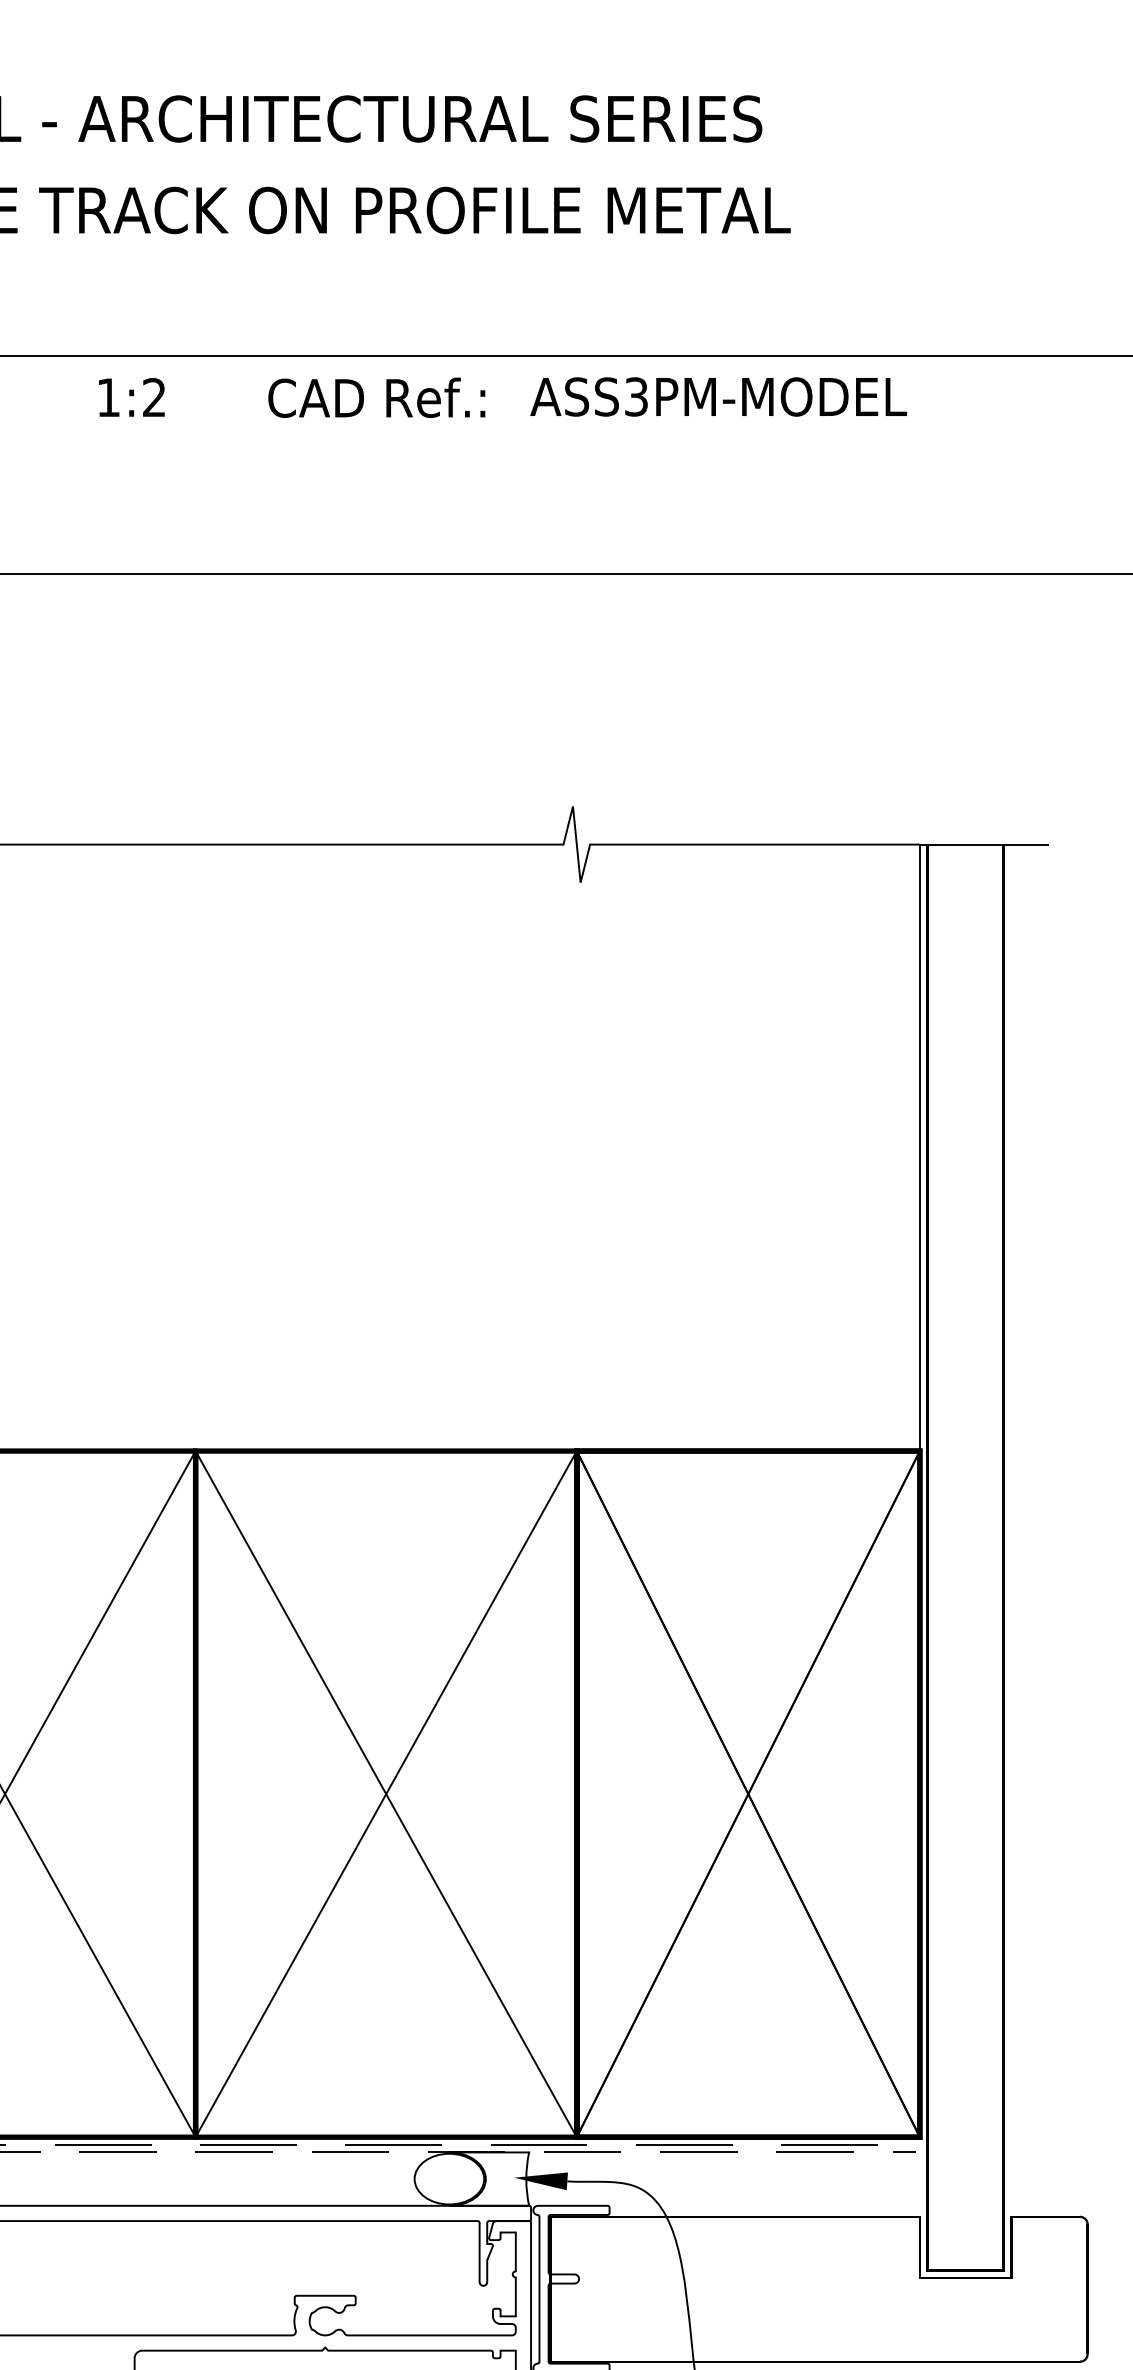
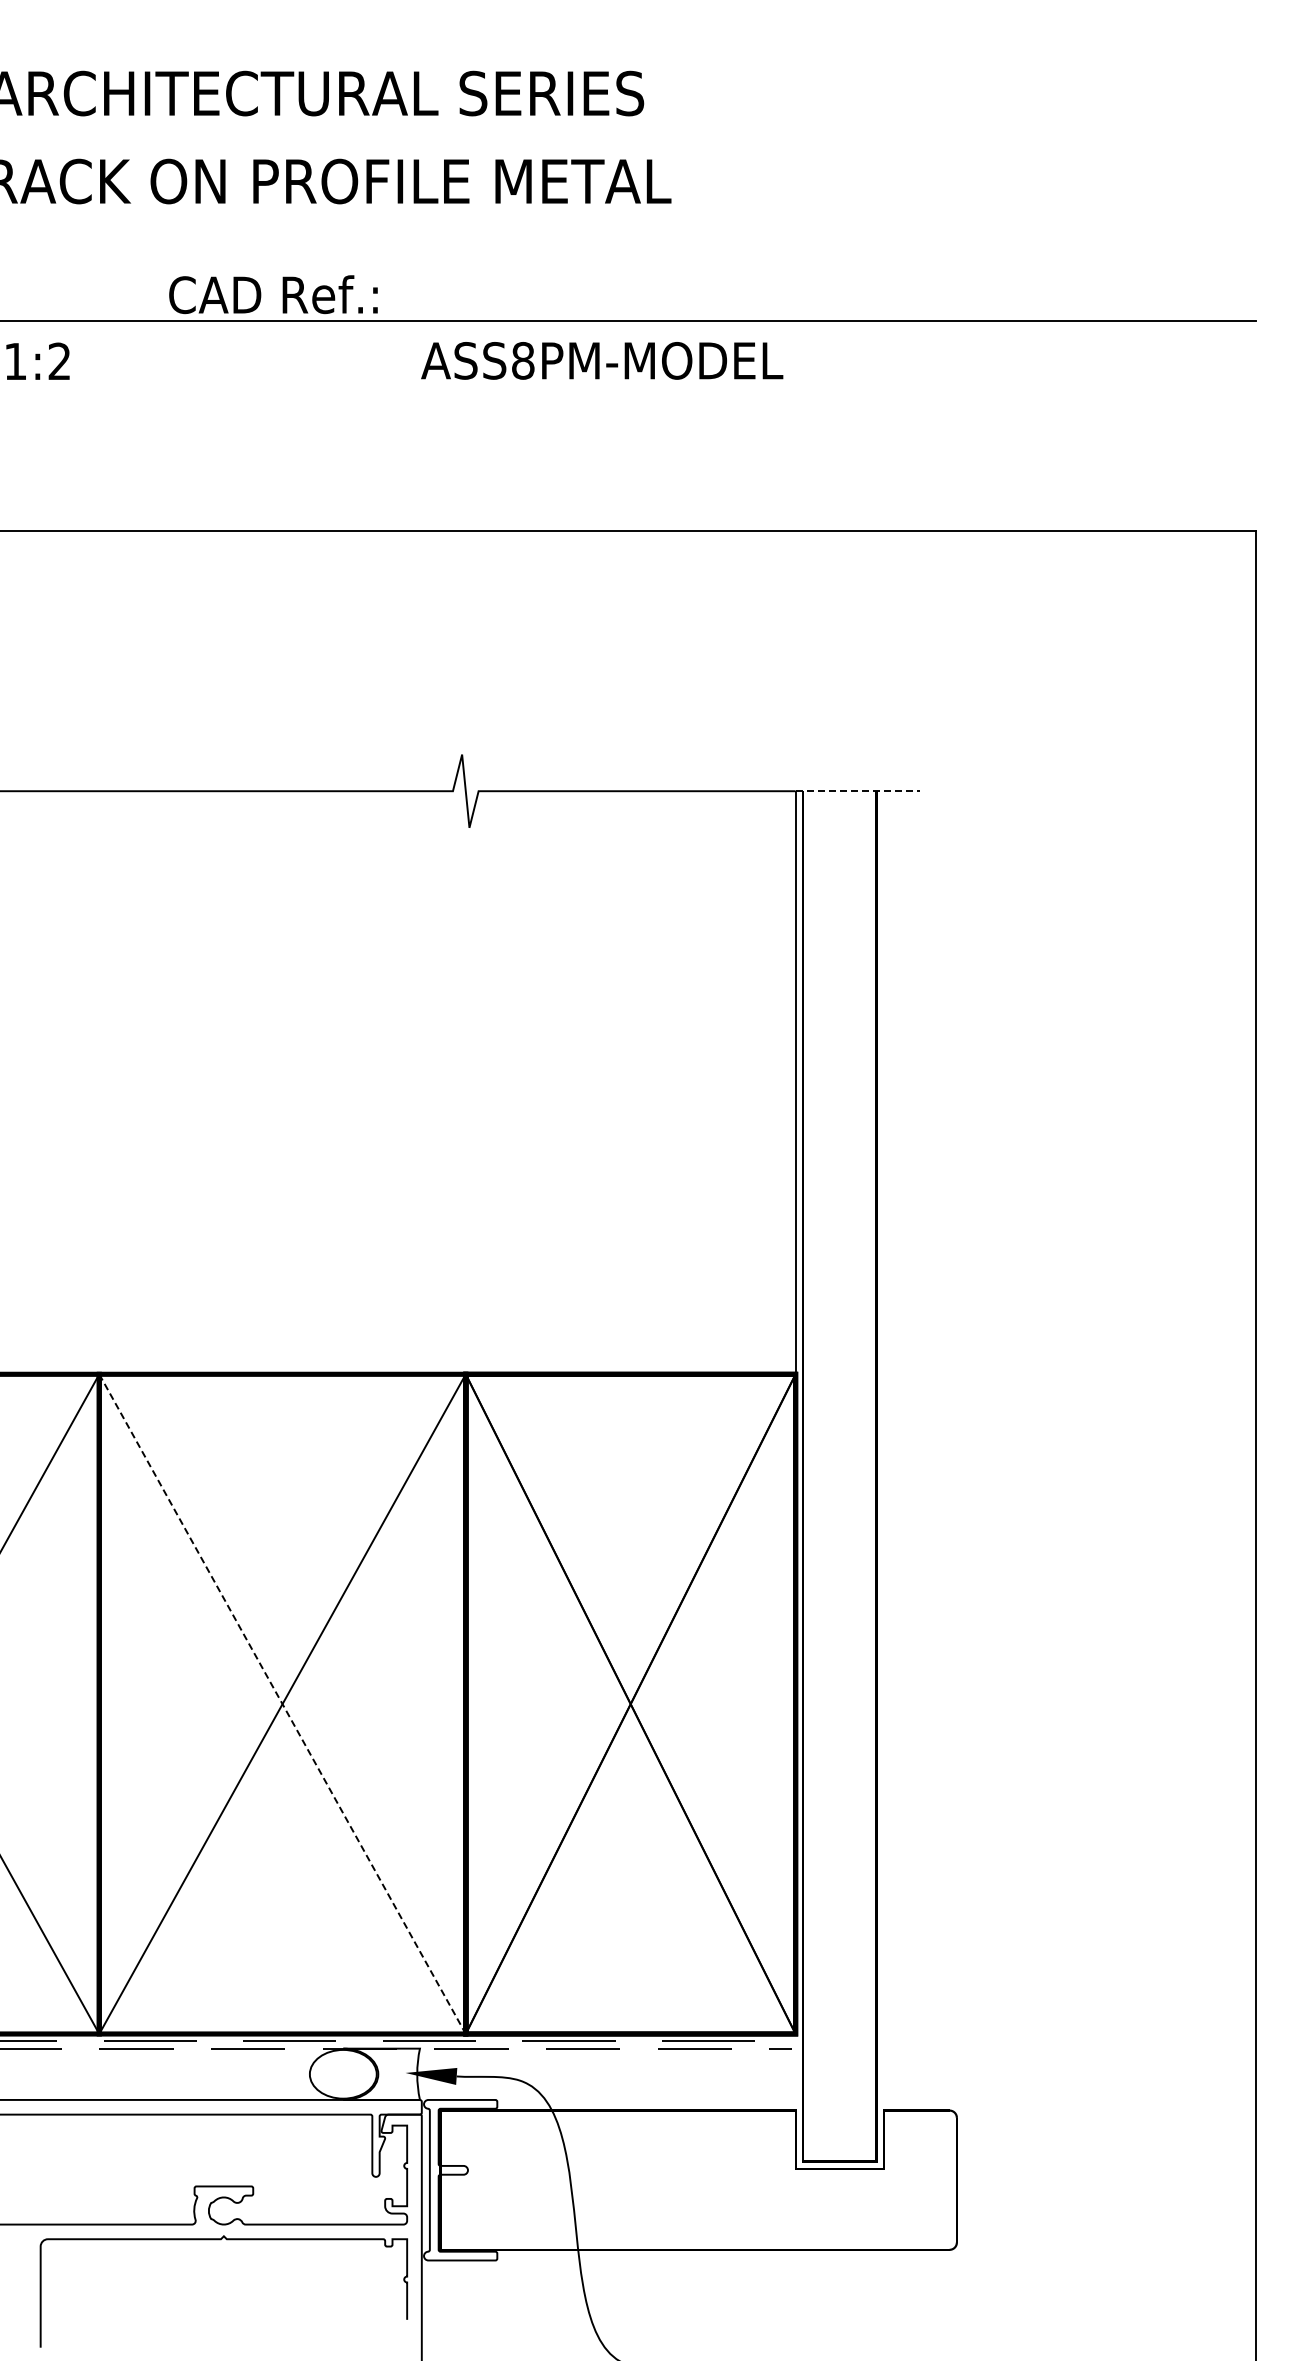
text: (636, 396) -> (523, 360), ASS3PM-MODEL -> ASS8PM-MODEL
text: (376, 397) -> (273, 294), moved
line: (985, 844) -> (858, 791), solid -> dashed
line: (386, 1794) -> (282, 1704), solid -> dashed

